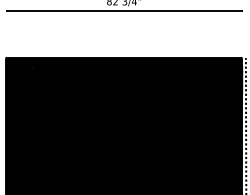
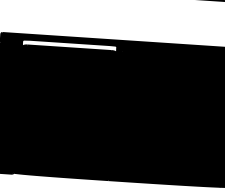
fill: (74, 67) -> (69, 47), removed

